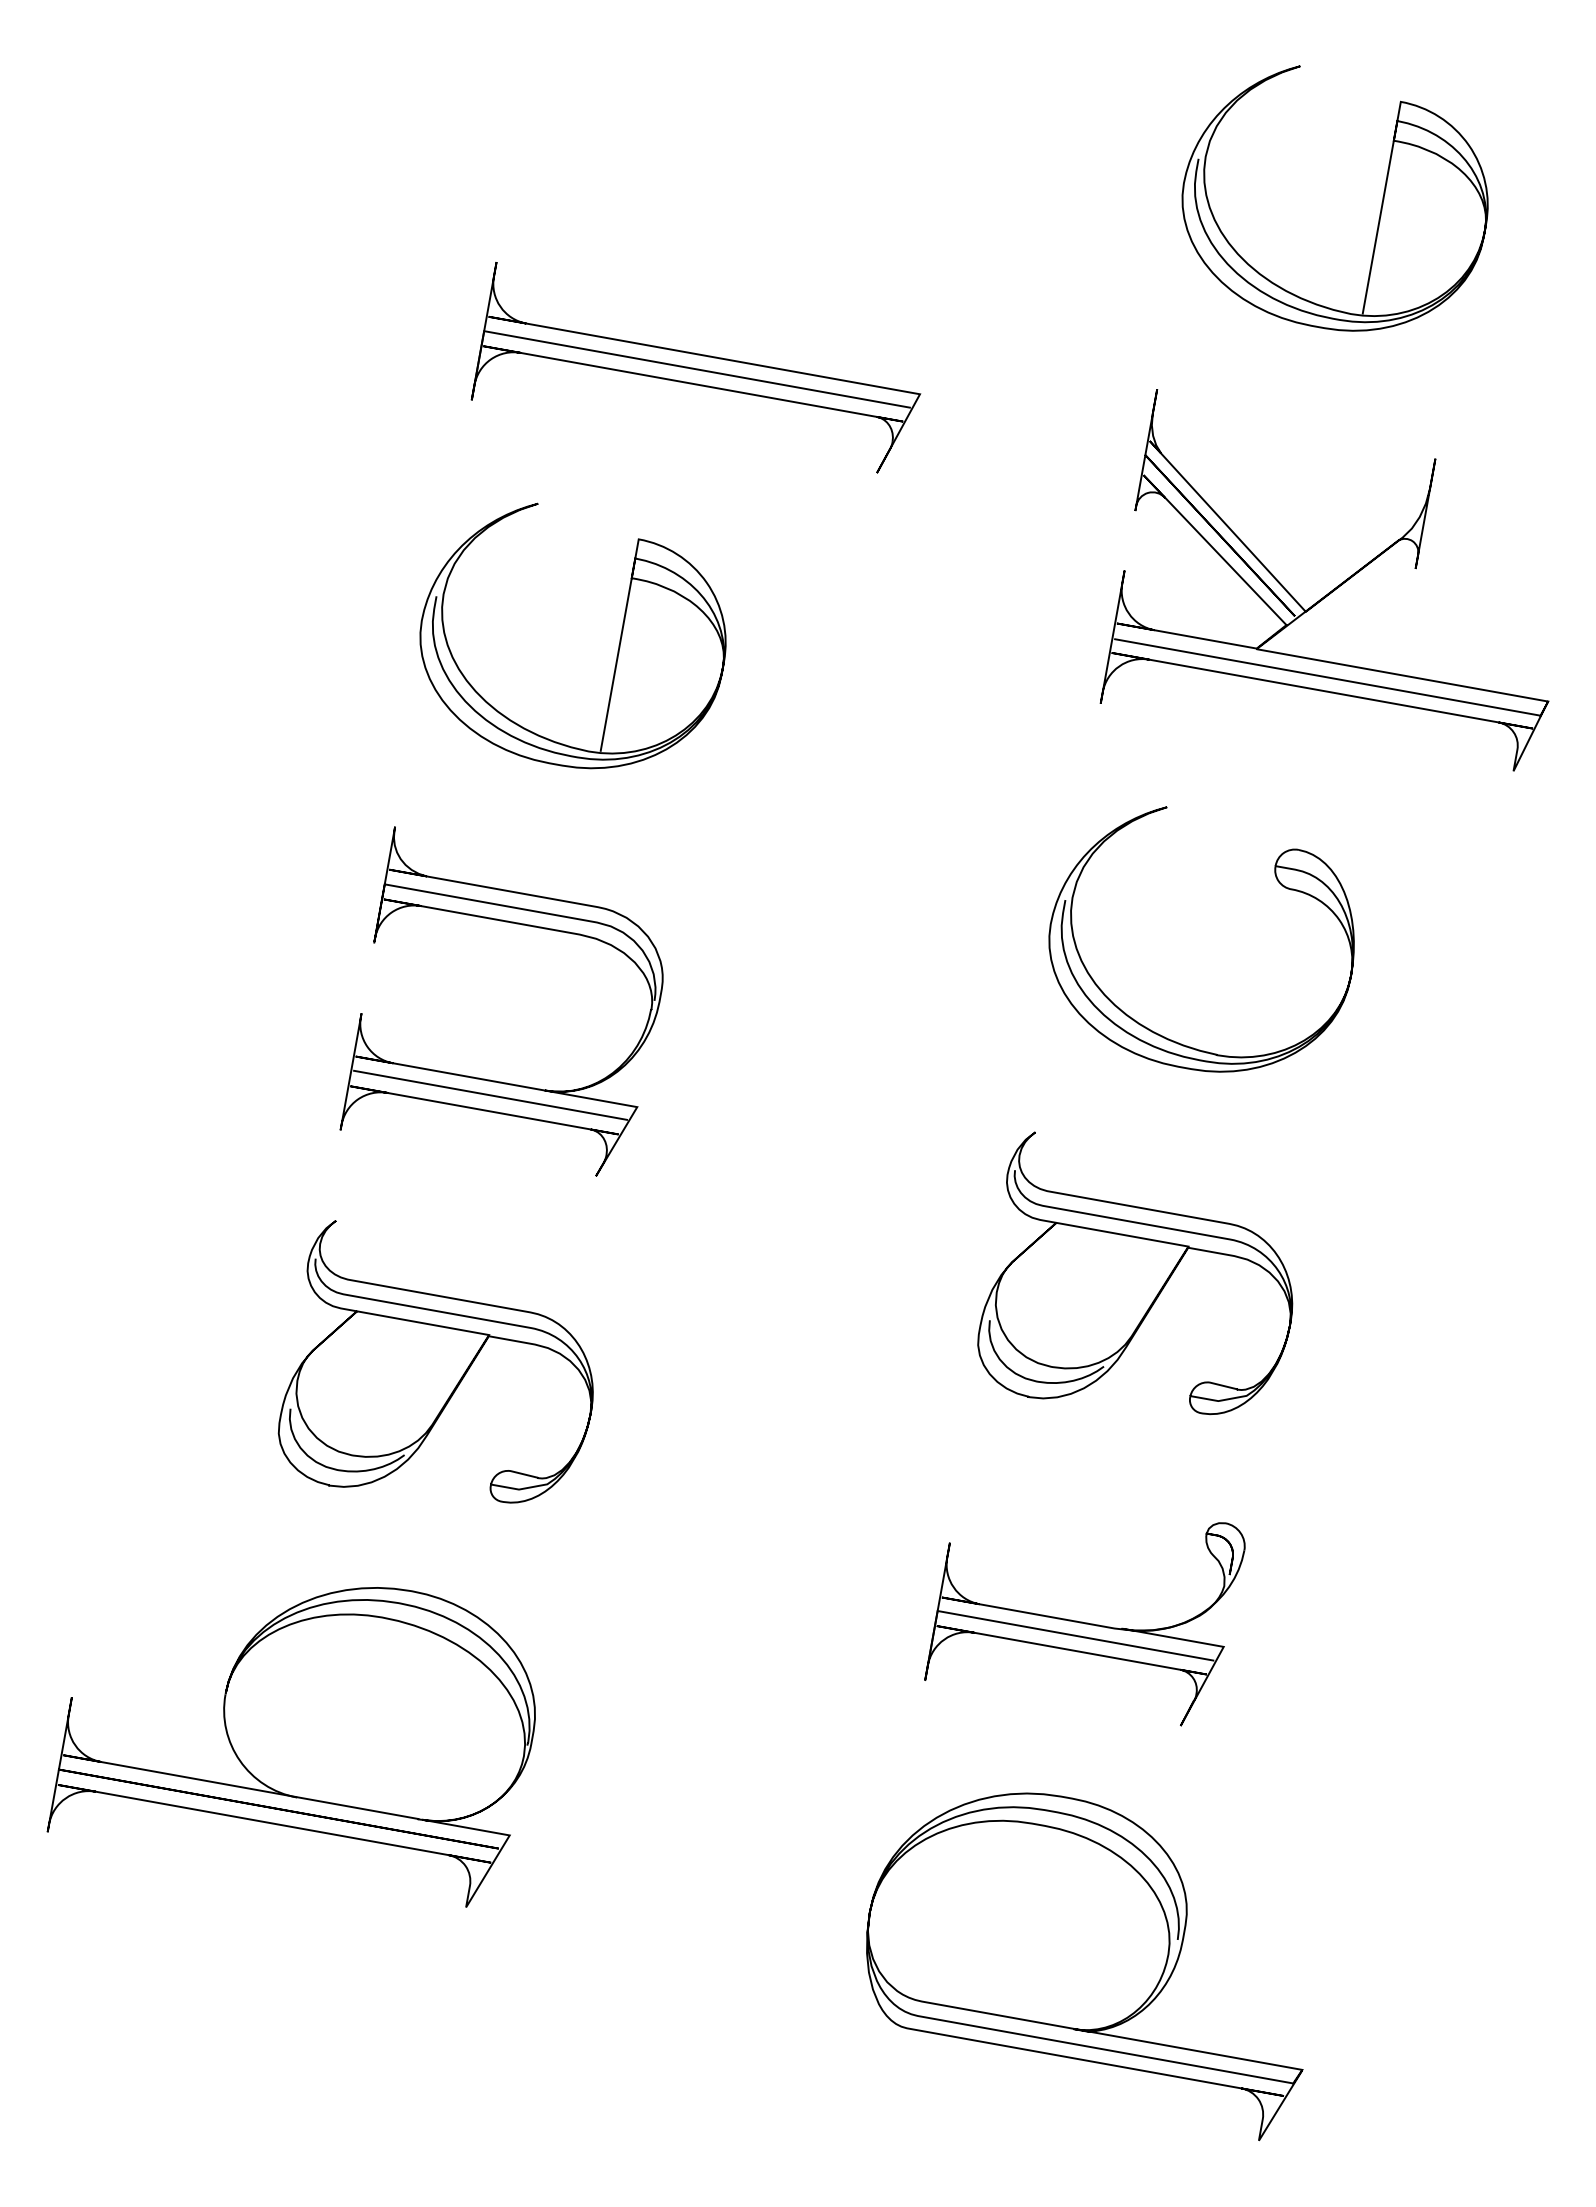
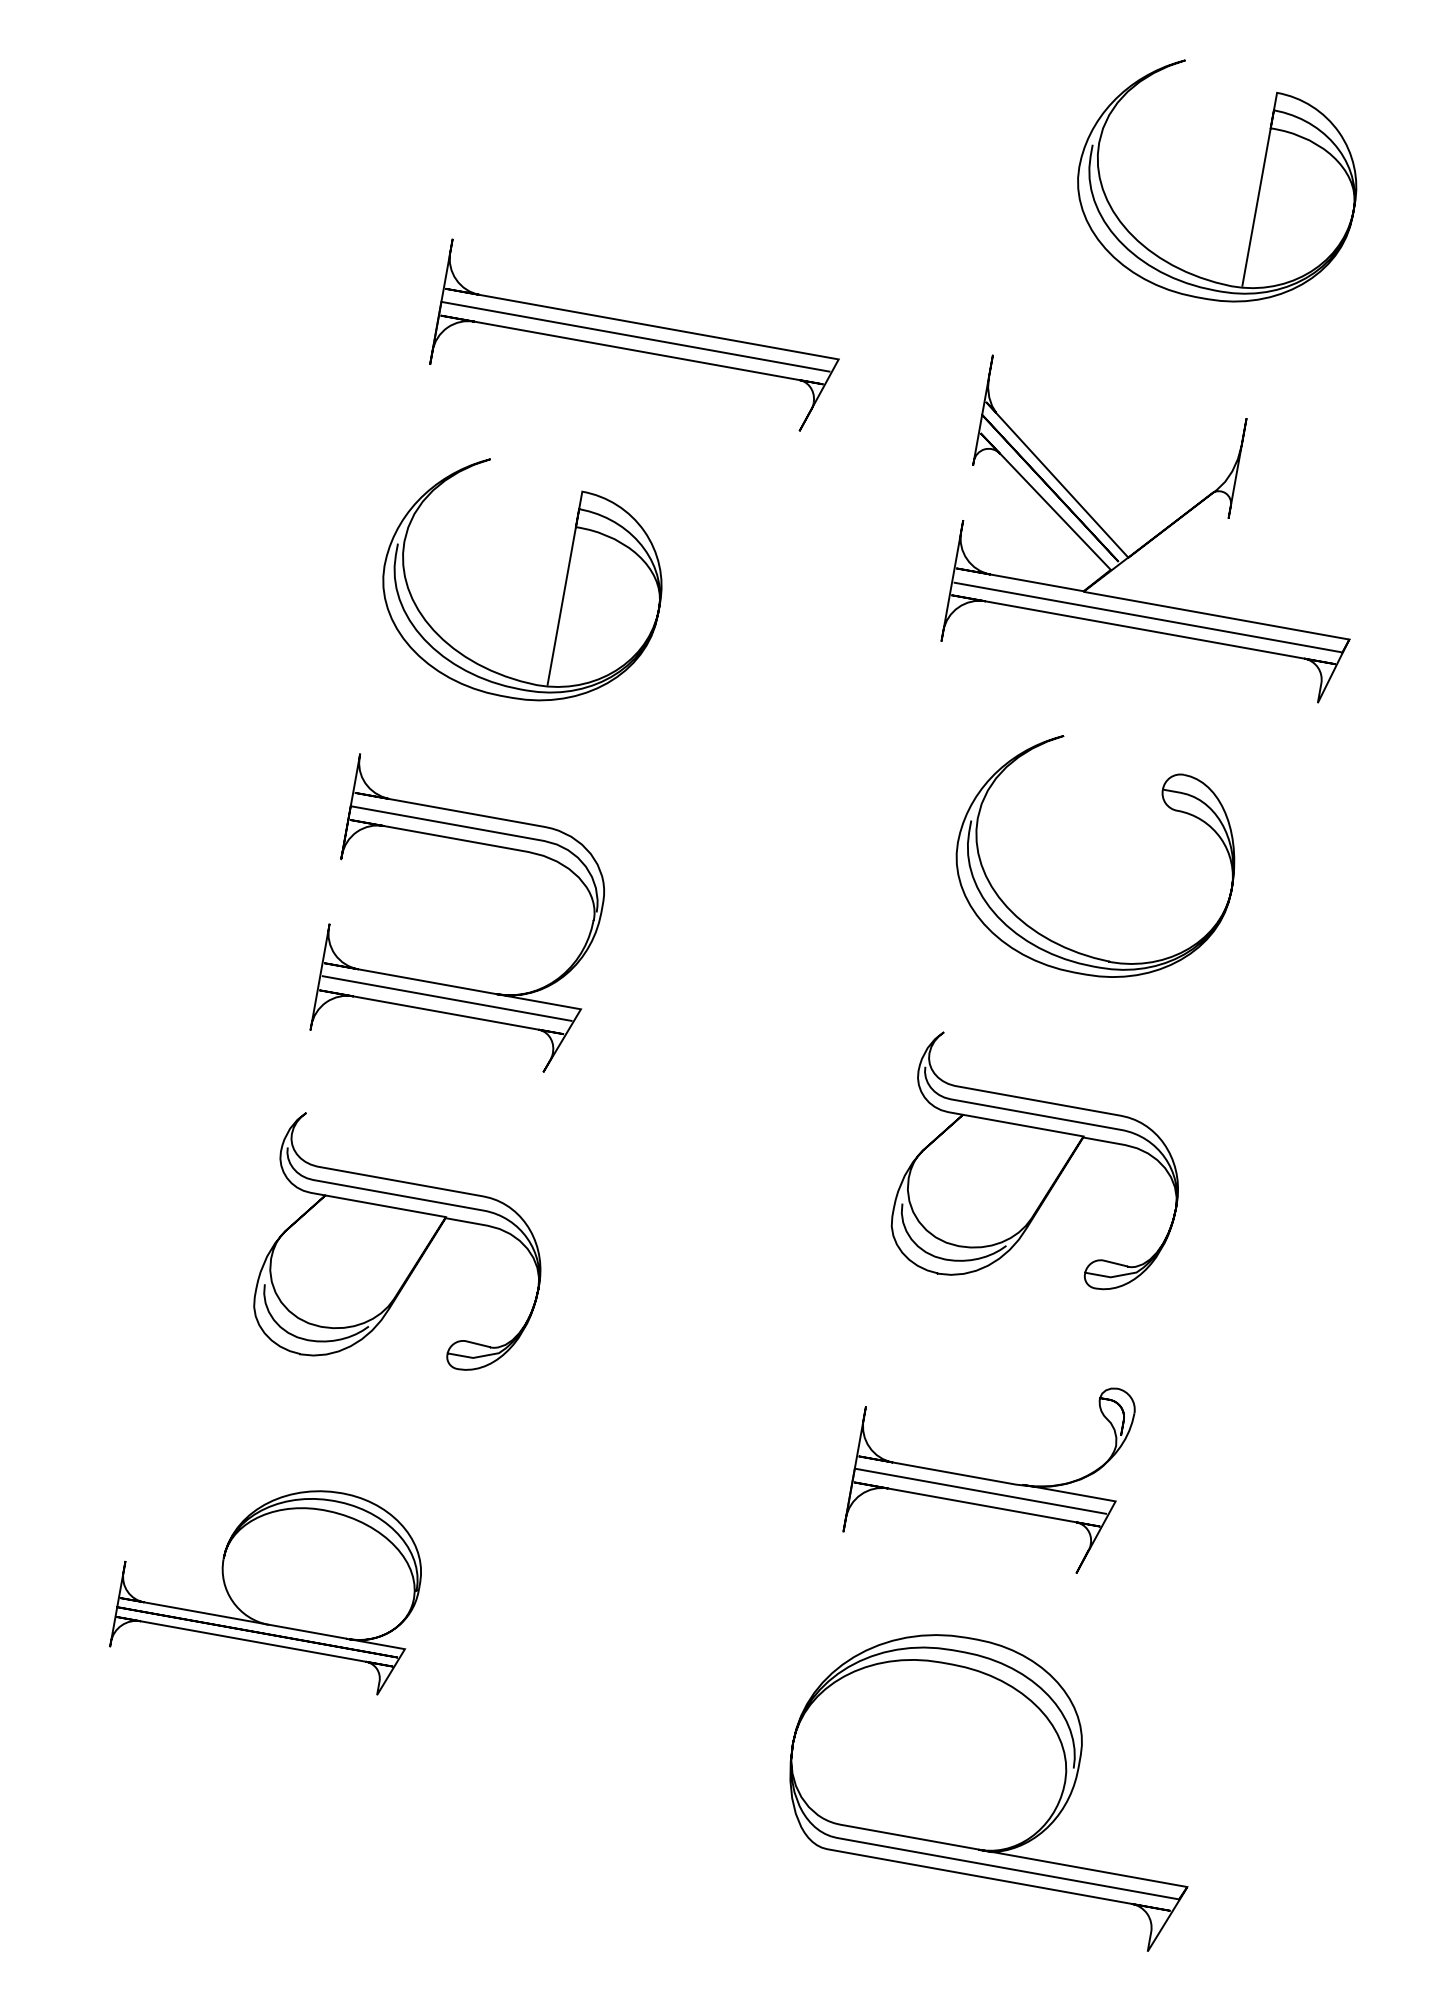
curve: (1332, 589) -> (1152, 537), moved
part: (291, 1746) -> (265, 1592), size x0.7

